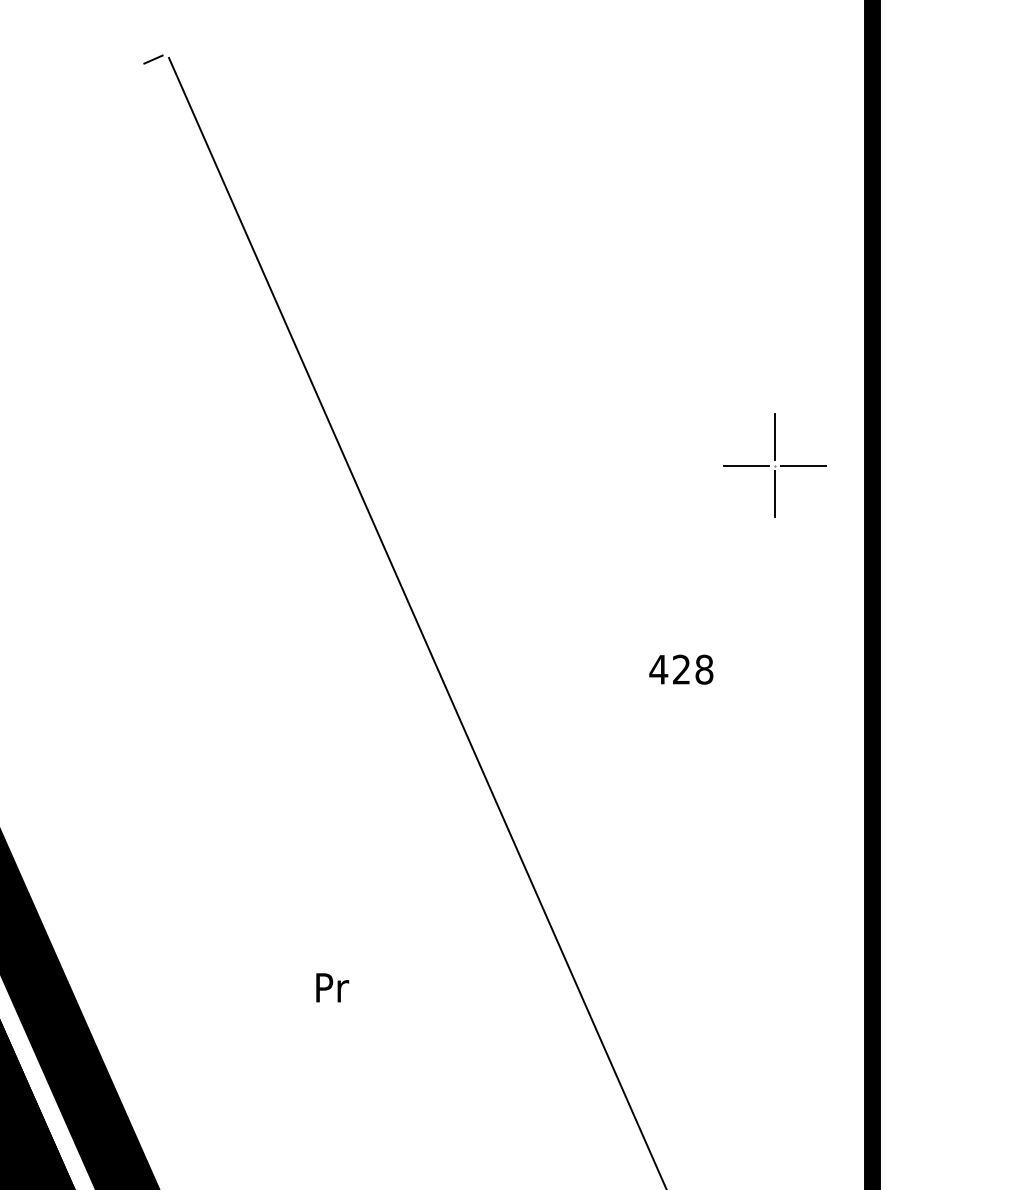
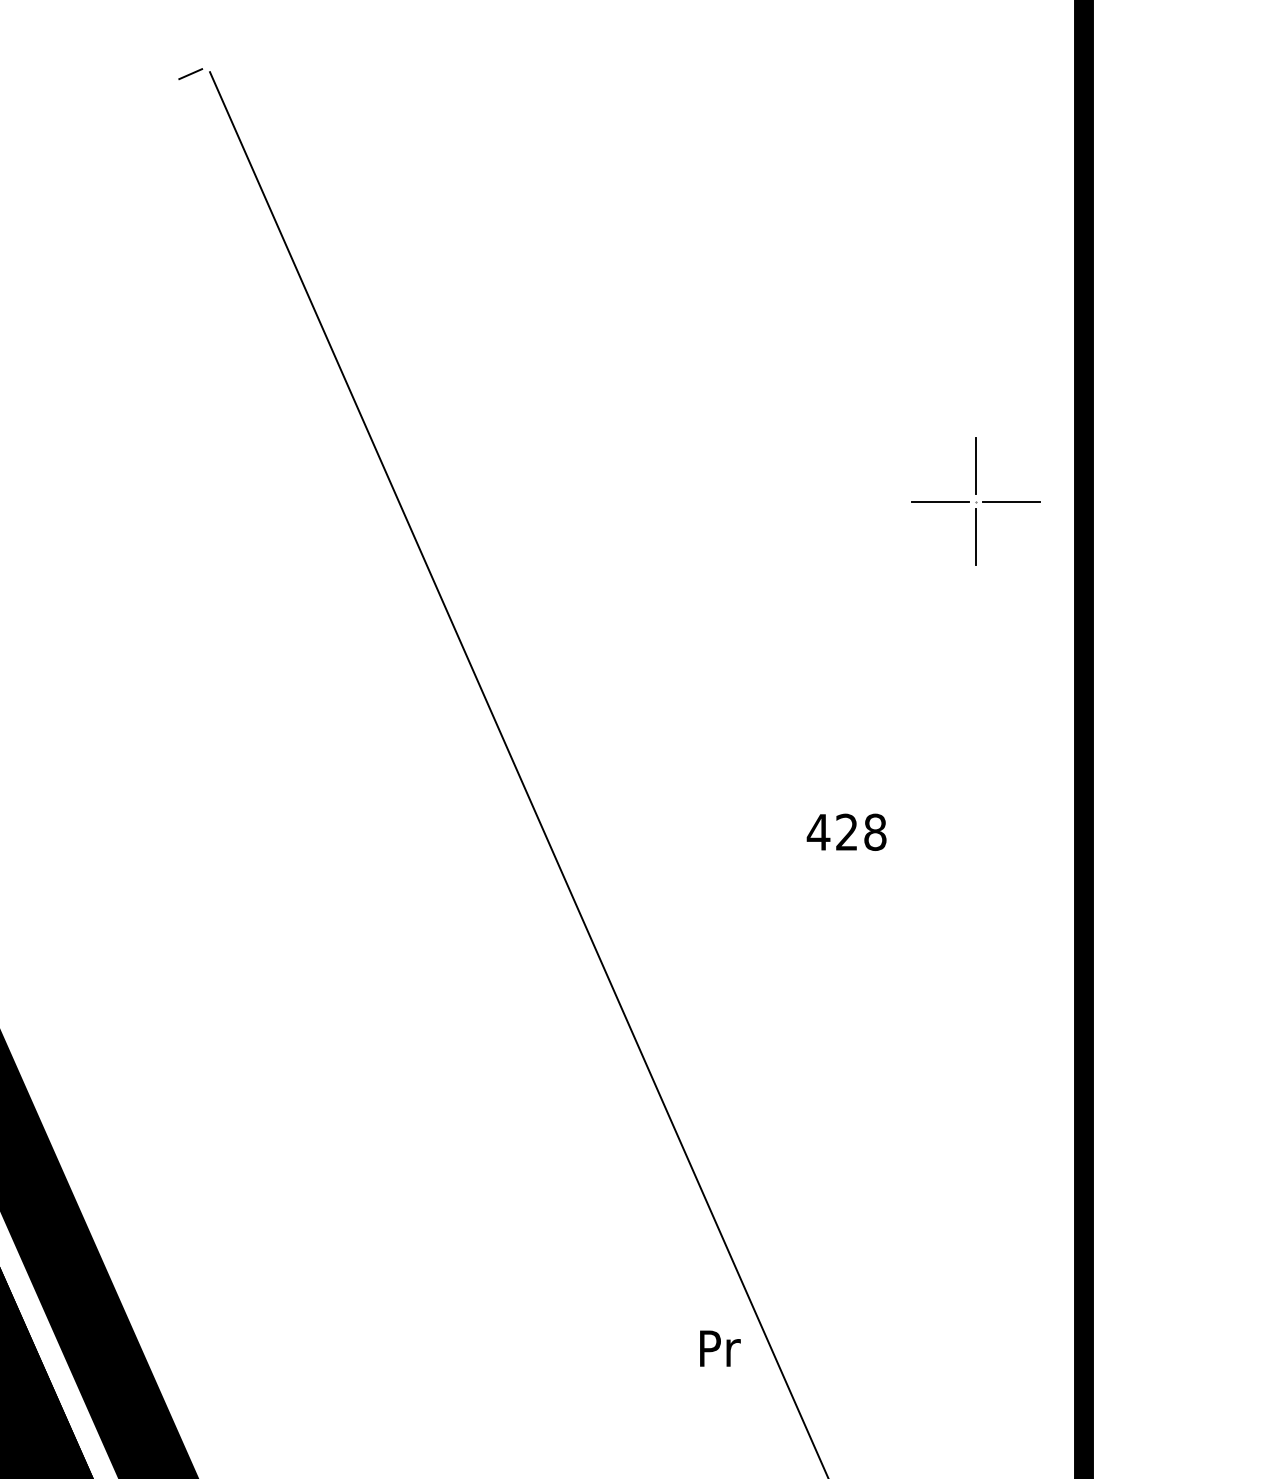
part: (774, 465) -> (975, 501), moved
text: (332, 987) -> (720, 1348), moved

